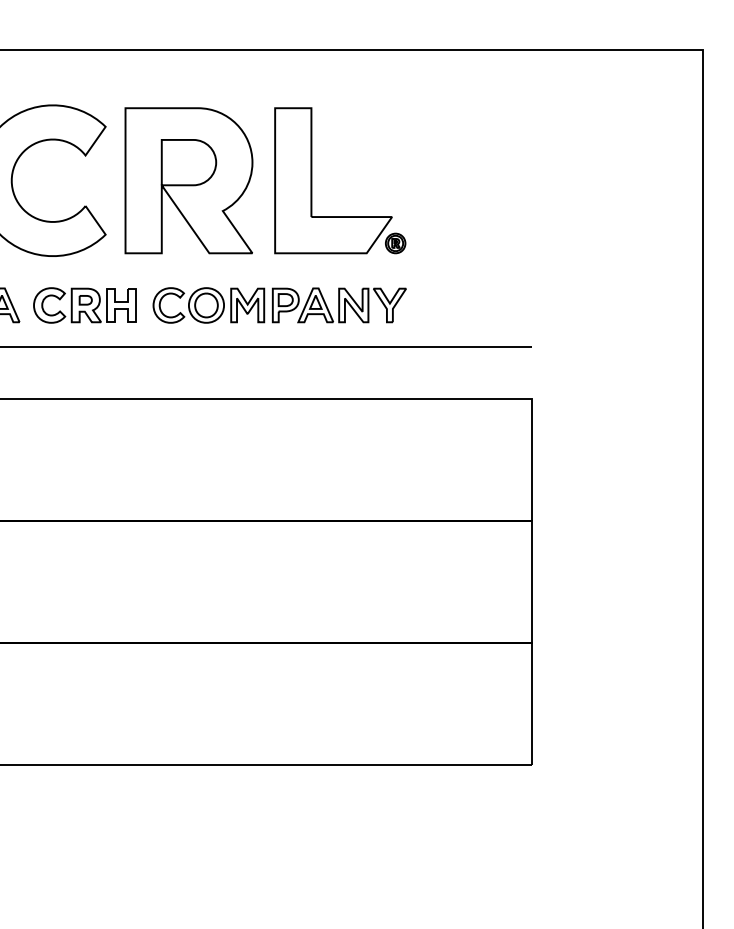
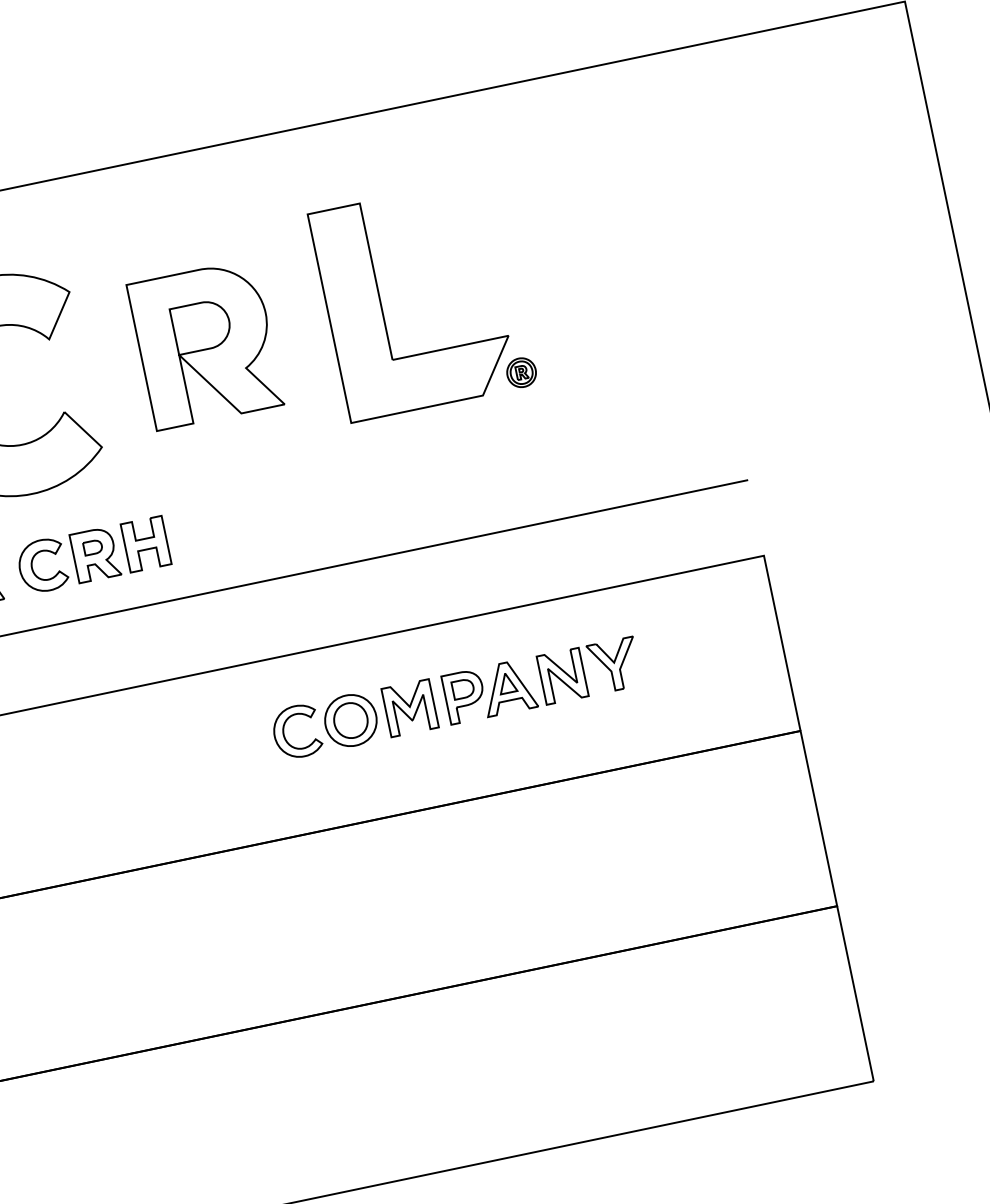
part: (188, 180) -> (204, 344), size x0.7
part: (279, 305) -> (455, 698), moved

